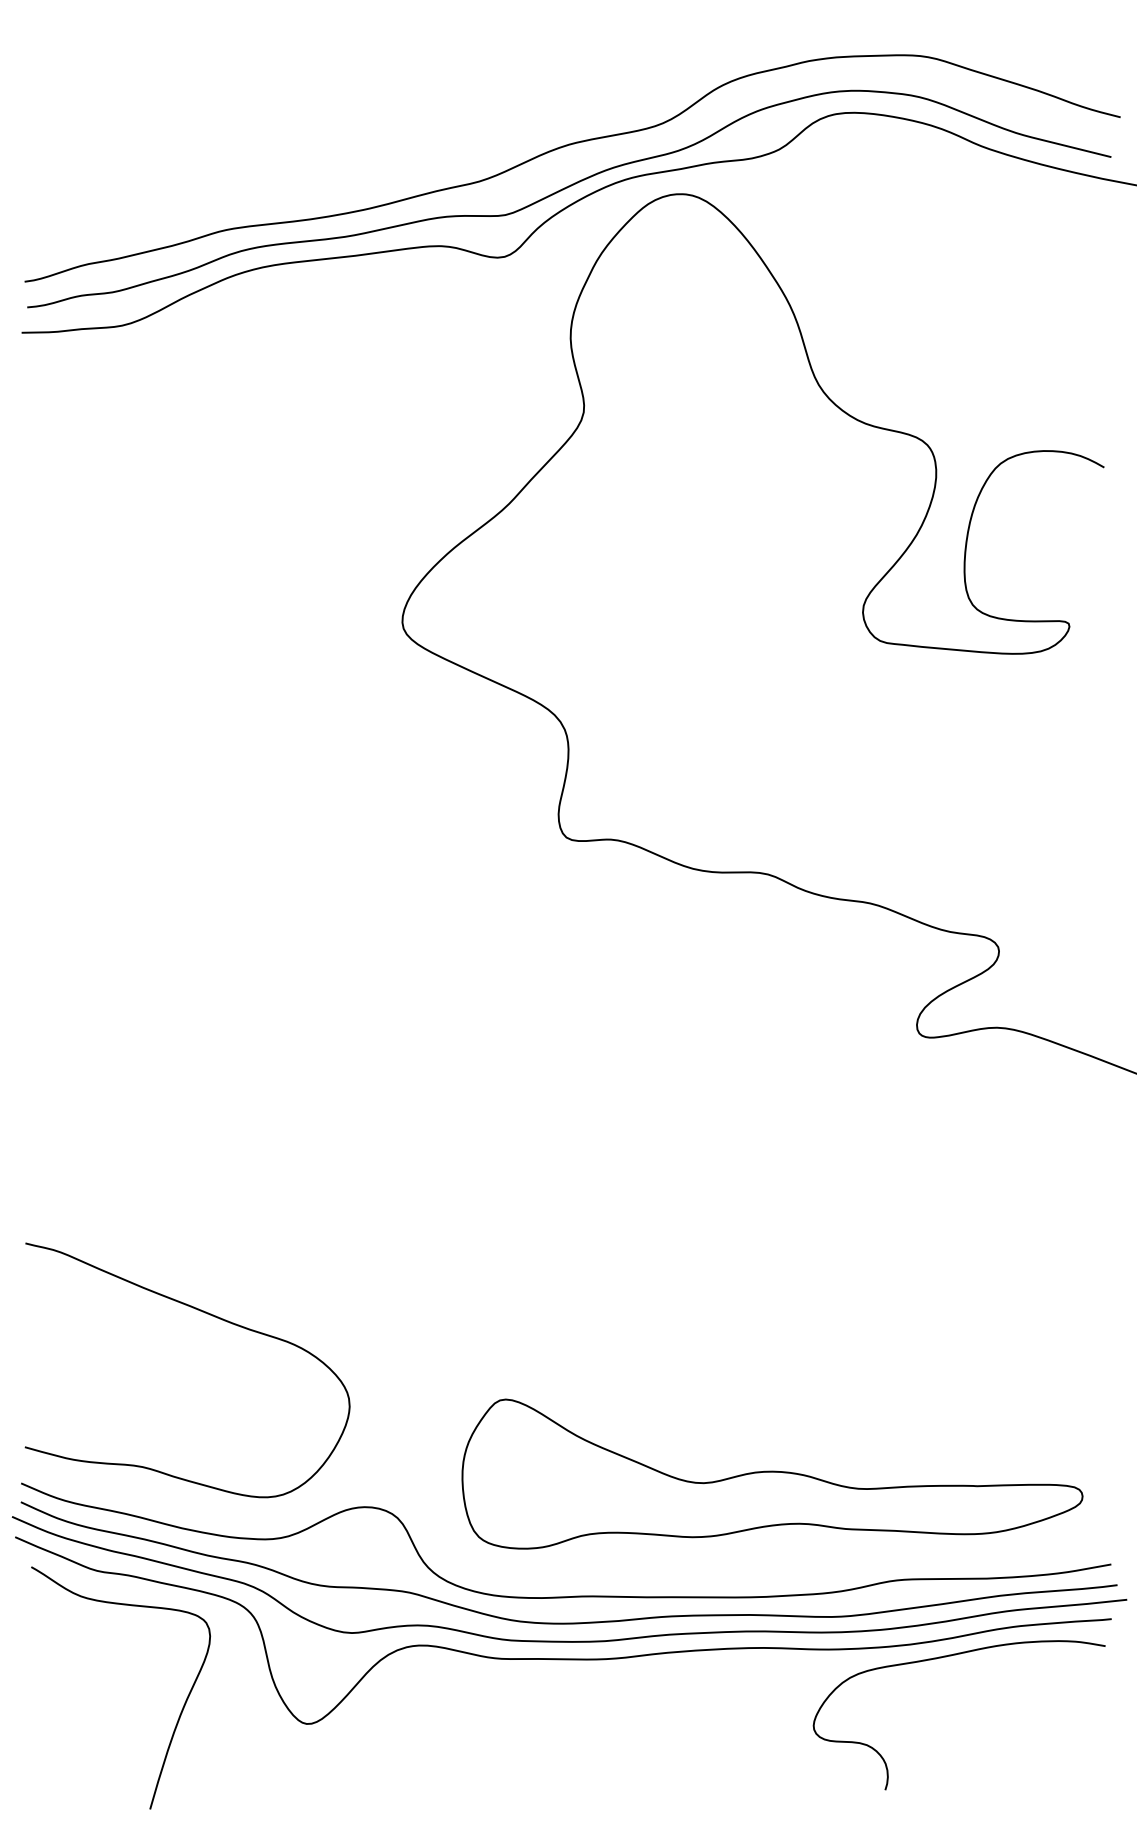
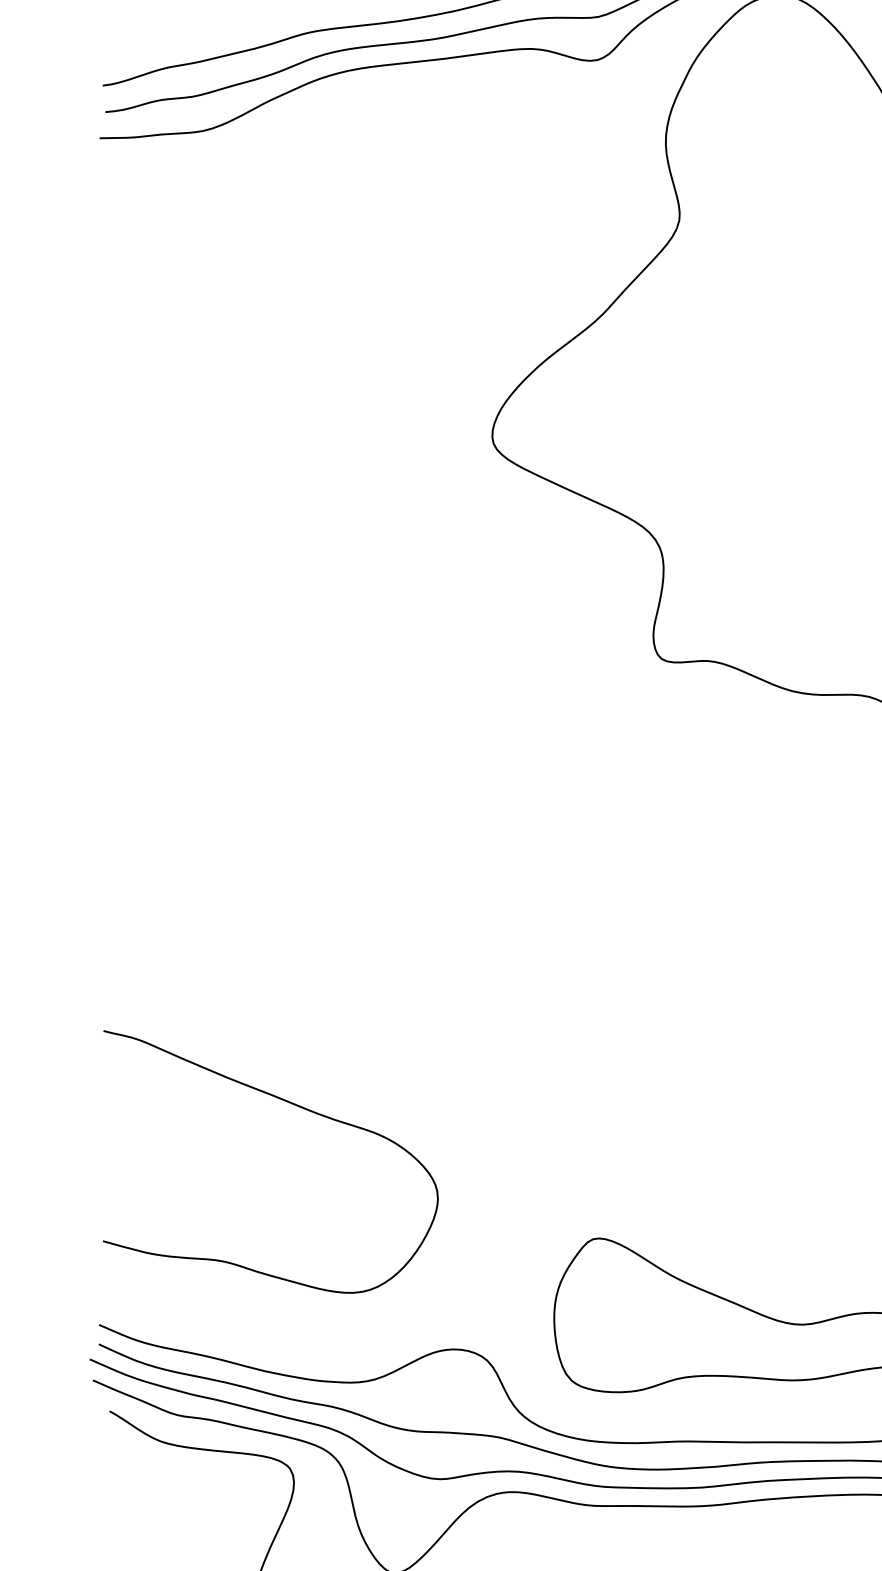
curve: (207, 1314) -> (291, 1104), moved

